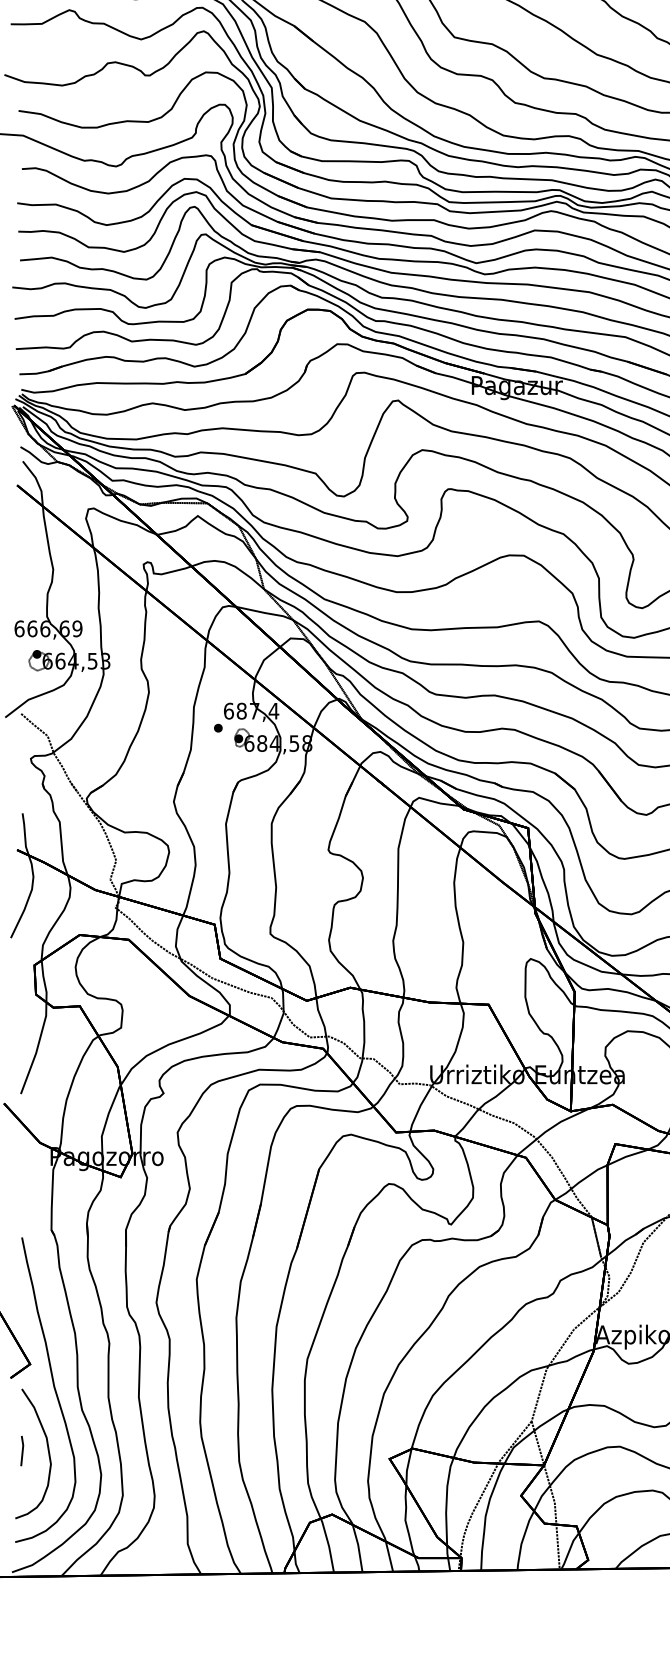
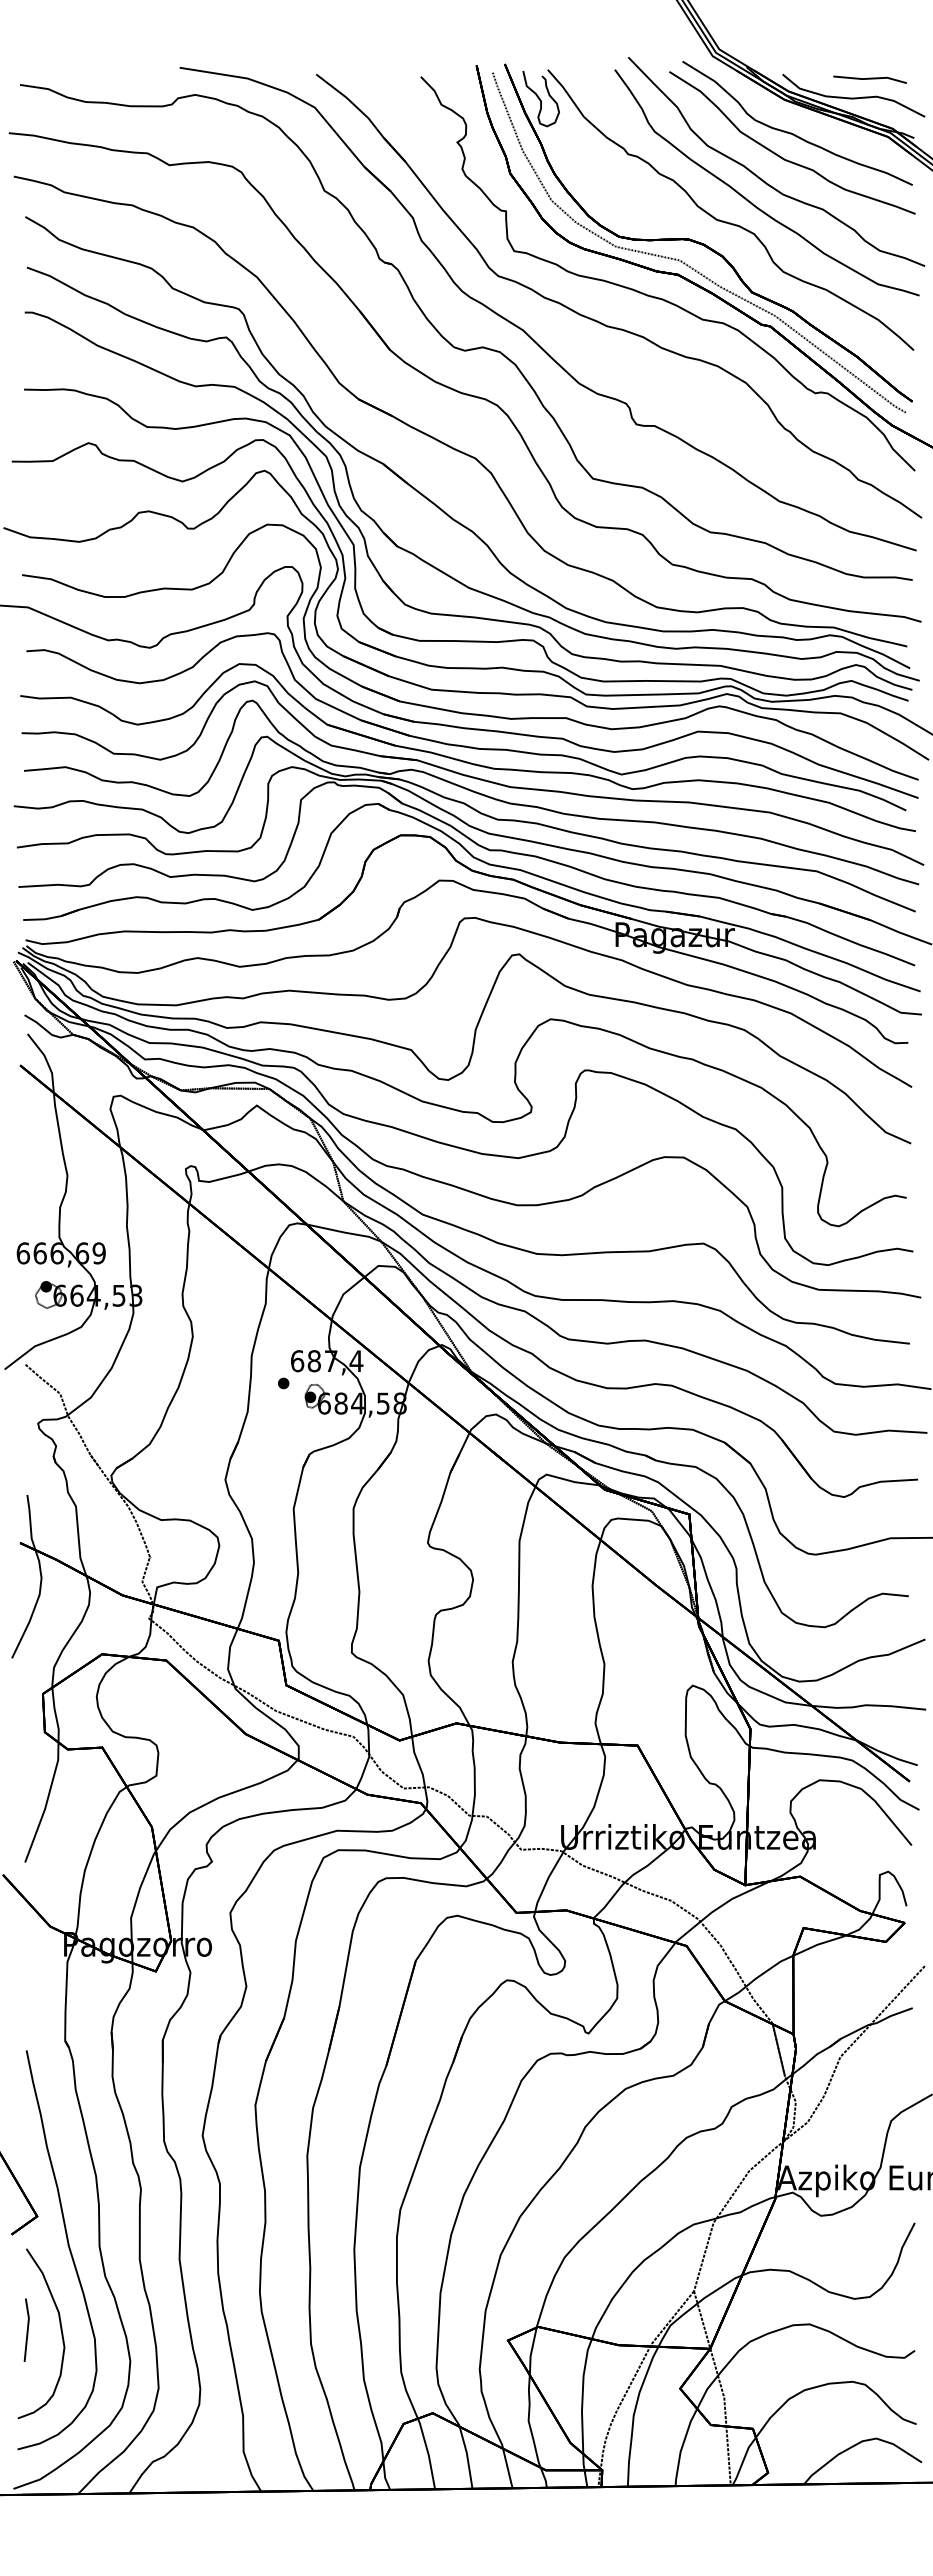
part: (21, 1450) -> (26, 2329), size x1.6

